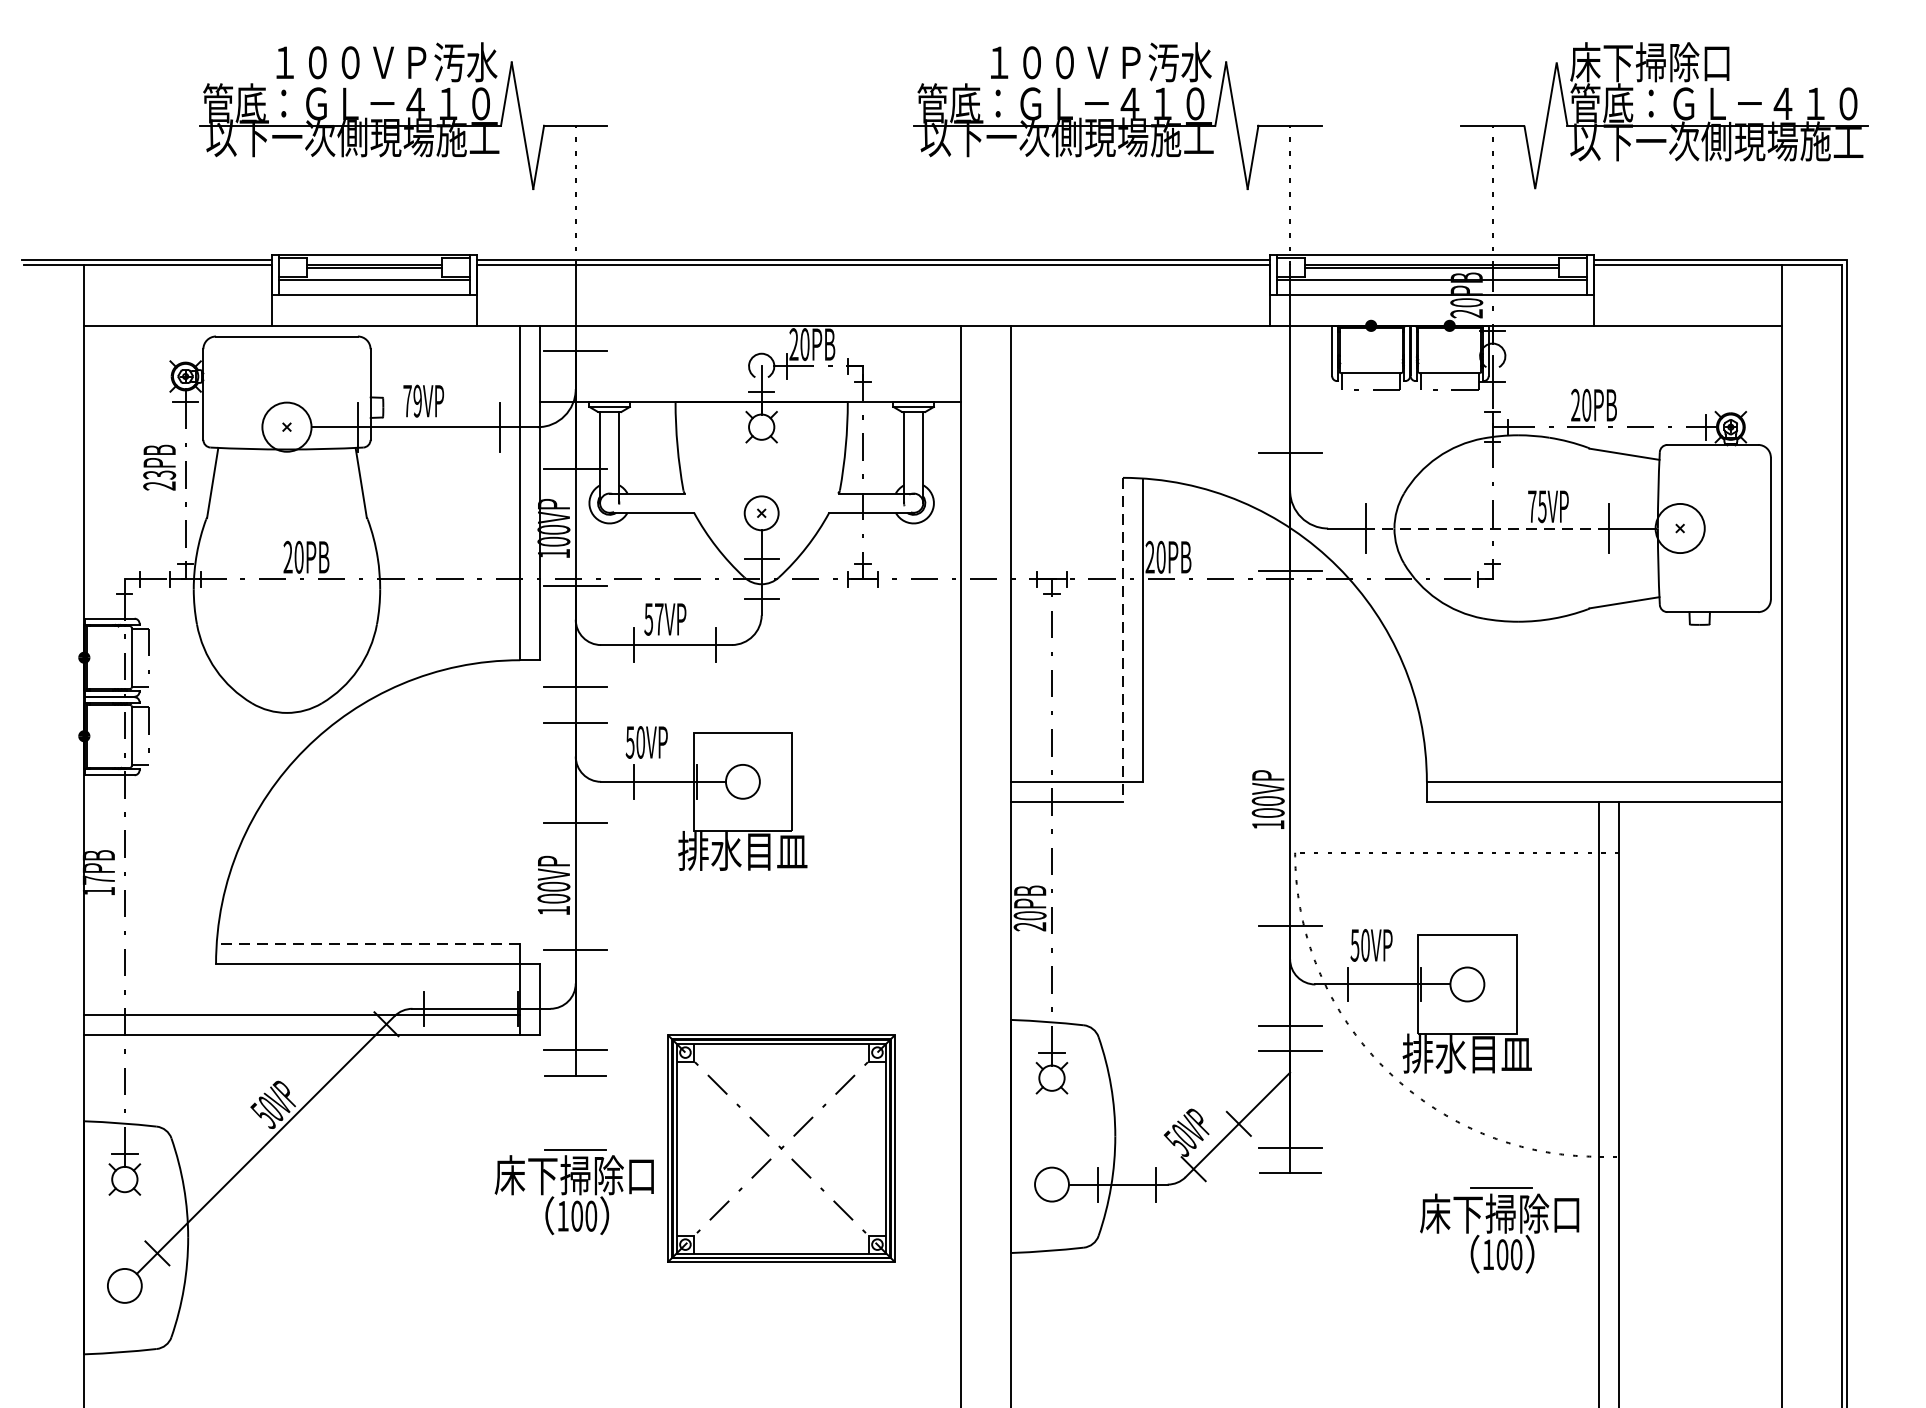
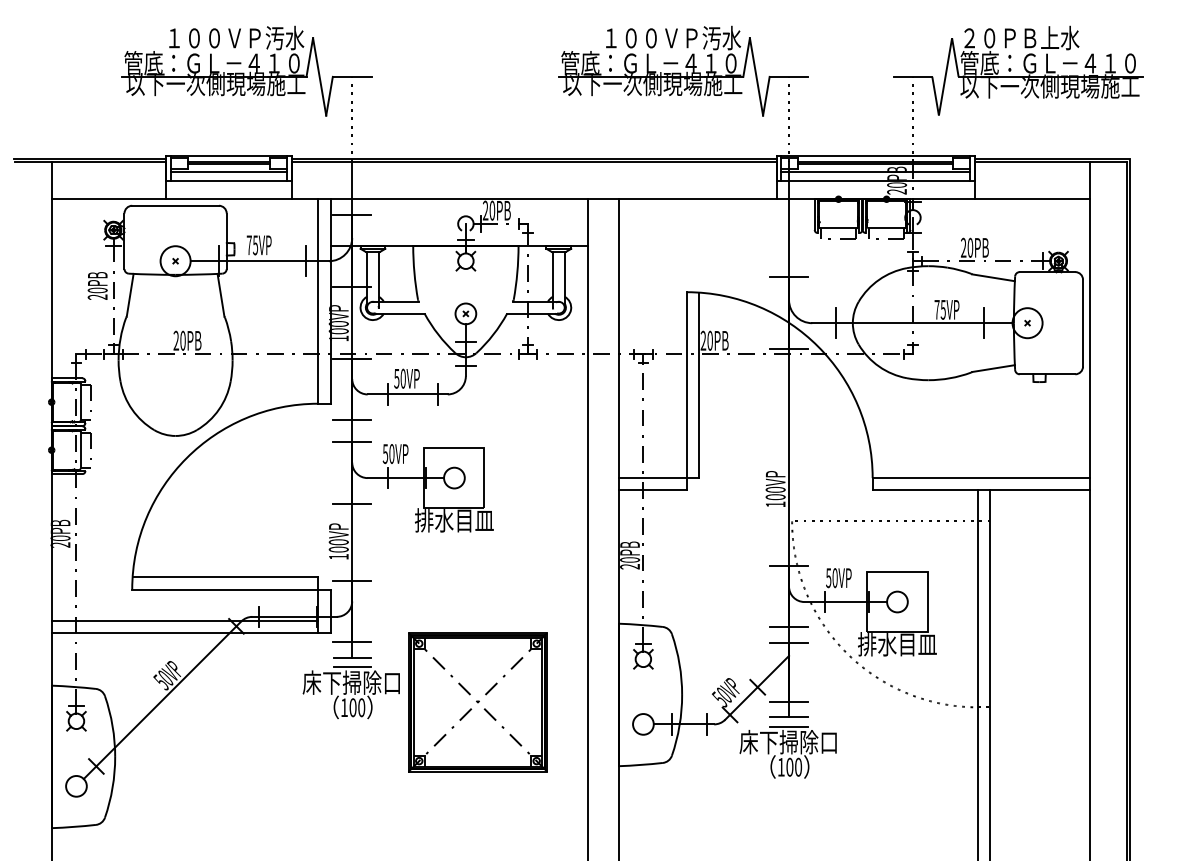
text: (1666, 61) -> (1019, 37), 床下掃除口 -> ２０ＰＢ上水
text: (417, 399) -> (255, 244), 79VP -> 75VP
text: (159, 475) -> (97, 290), 23PB -> 20PB
line: (1487, 529) -> (909, 323), dashed -> solid
text: (658, 618) -> (402, 378), 57VP -> 50VP
line: (1122, 640) -> (686, 391), dashed -> solid
text: (98, 885) -> (60, 541), 17PB -> 20PB
line: (368, 944) -> (225, 577), dashed -> solid
part: (572, 1191) -> (350, 692), moved
part: (1498, 1230) -> (787, 752), moved

